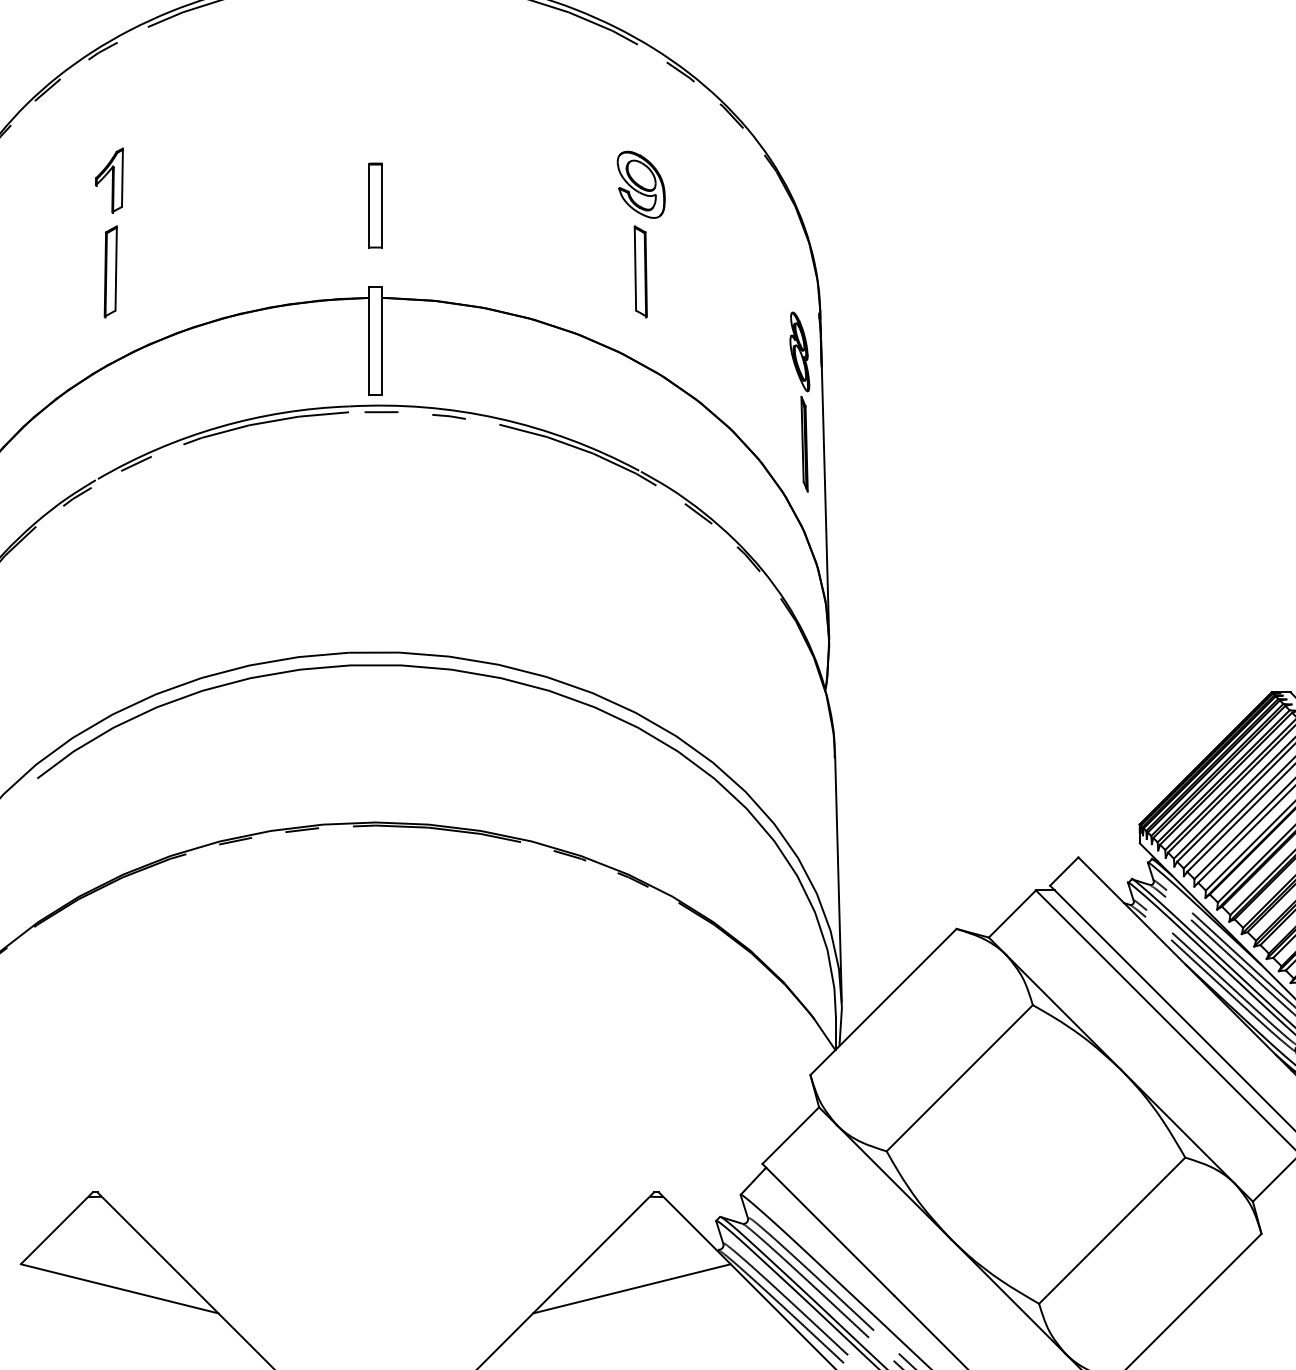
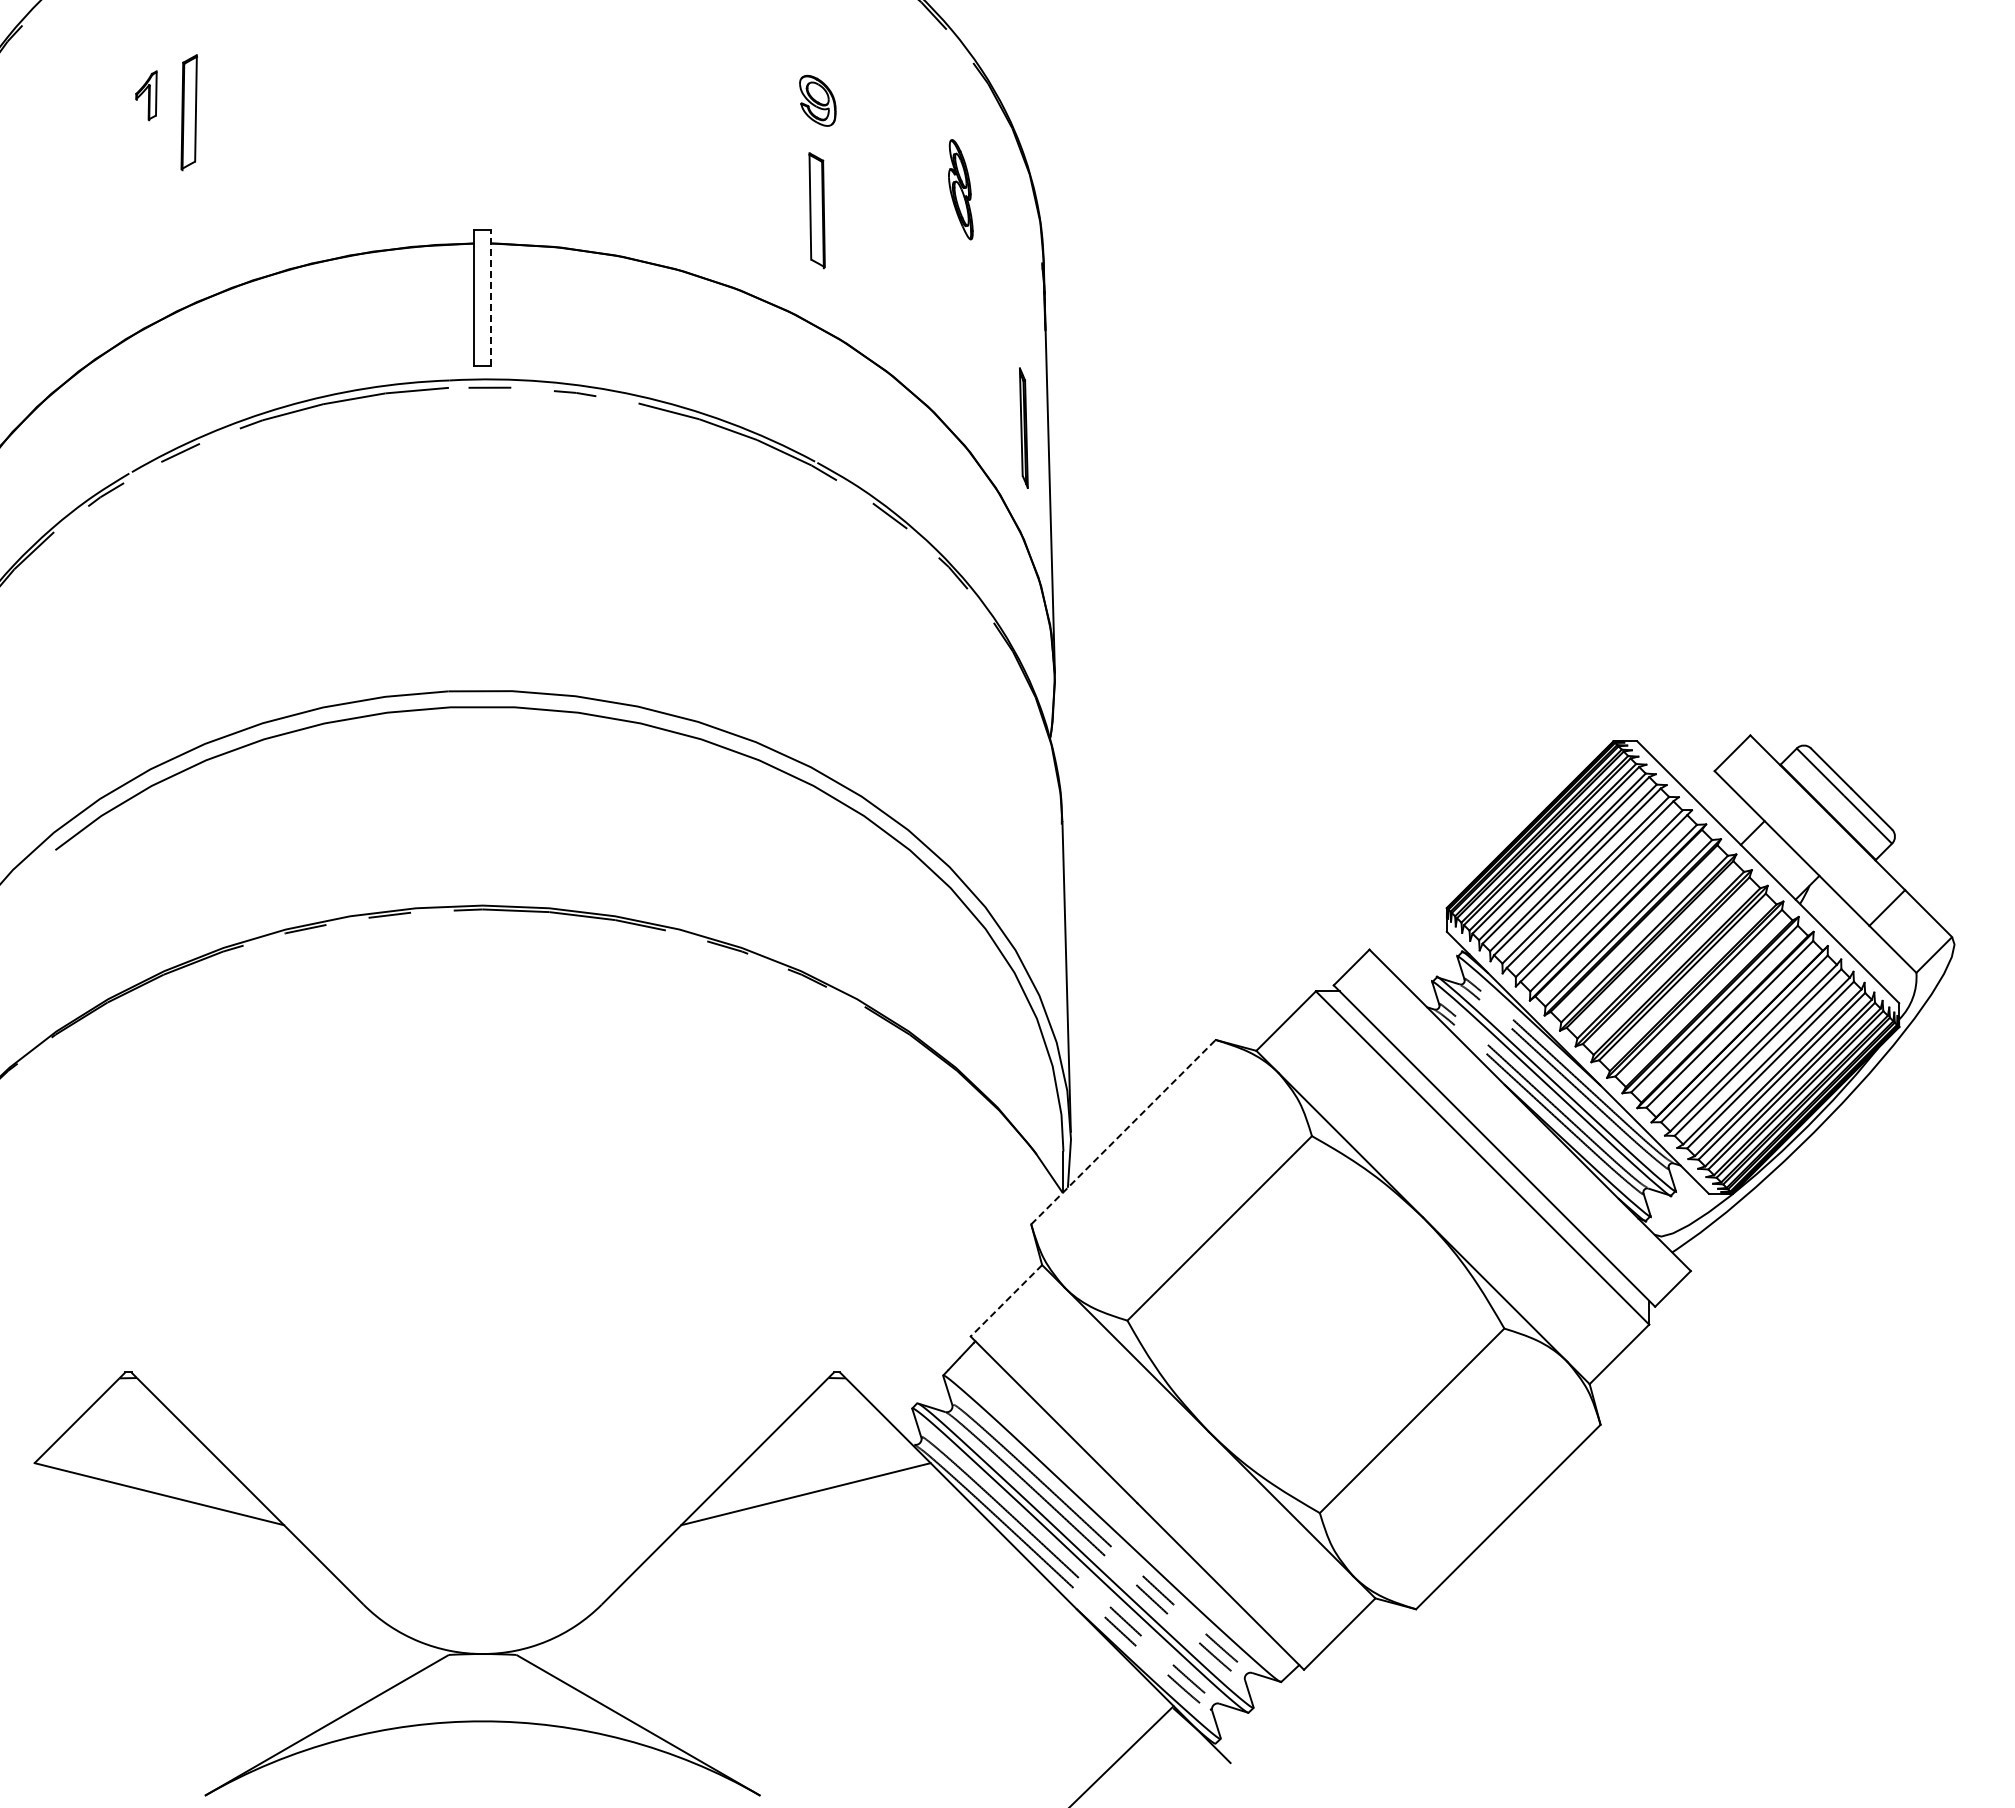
part: (109, 180) -> (146, 95), size x0.6
part: (641, 184) -> (817, 100), size x0.6
part: (375, 205) -> (482, 126), removed
part: (110, 271) -> (188, 112), moved
line: (382, 340) -> (491, 297), solid -> dashed
part: (799, 351) -> (960, 189), moved
line: (883, 1001) -> (1123, 1131), solid -> dashed
line: (790, 1135) -> (1006, 1300), solid -> dashed

